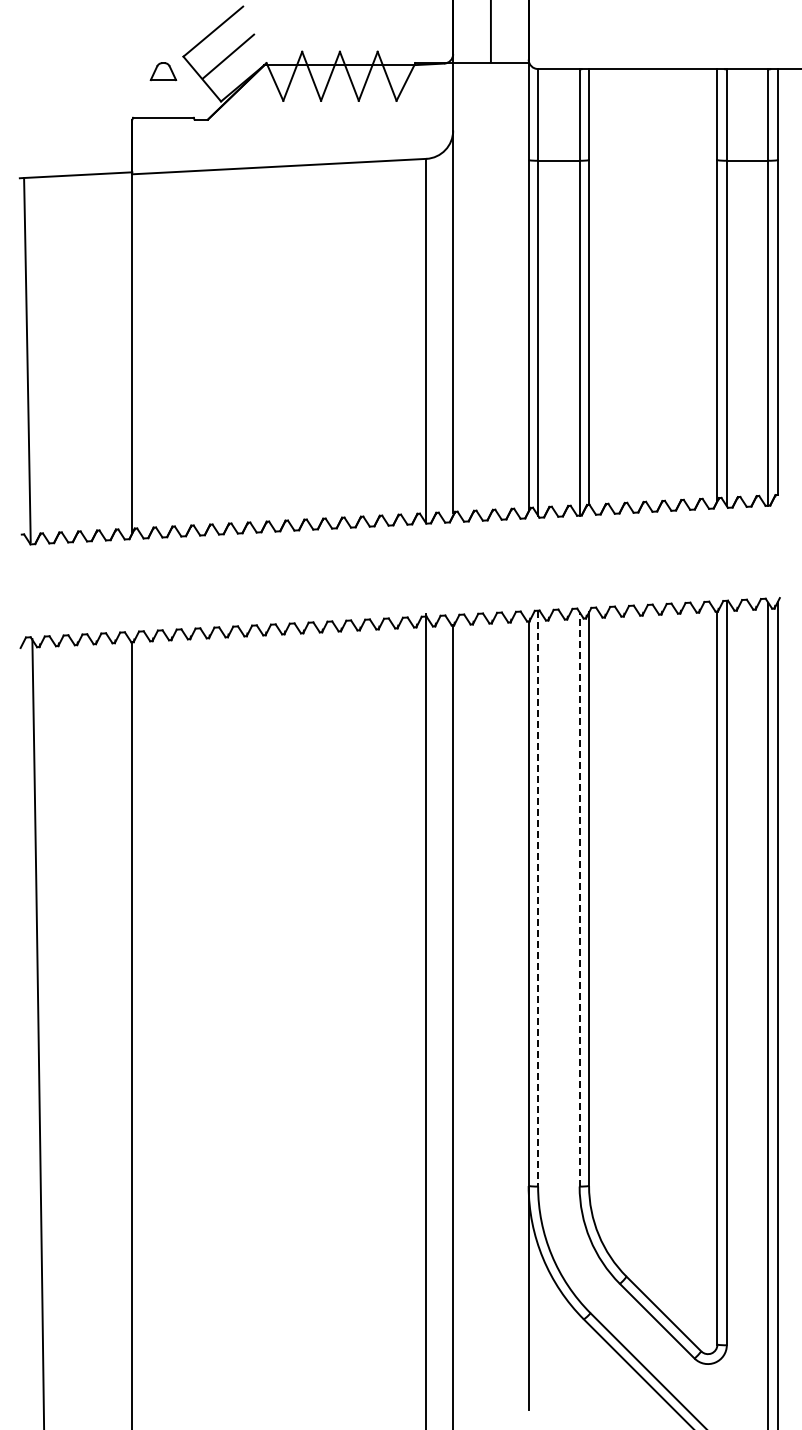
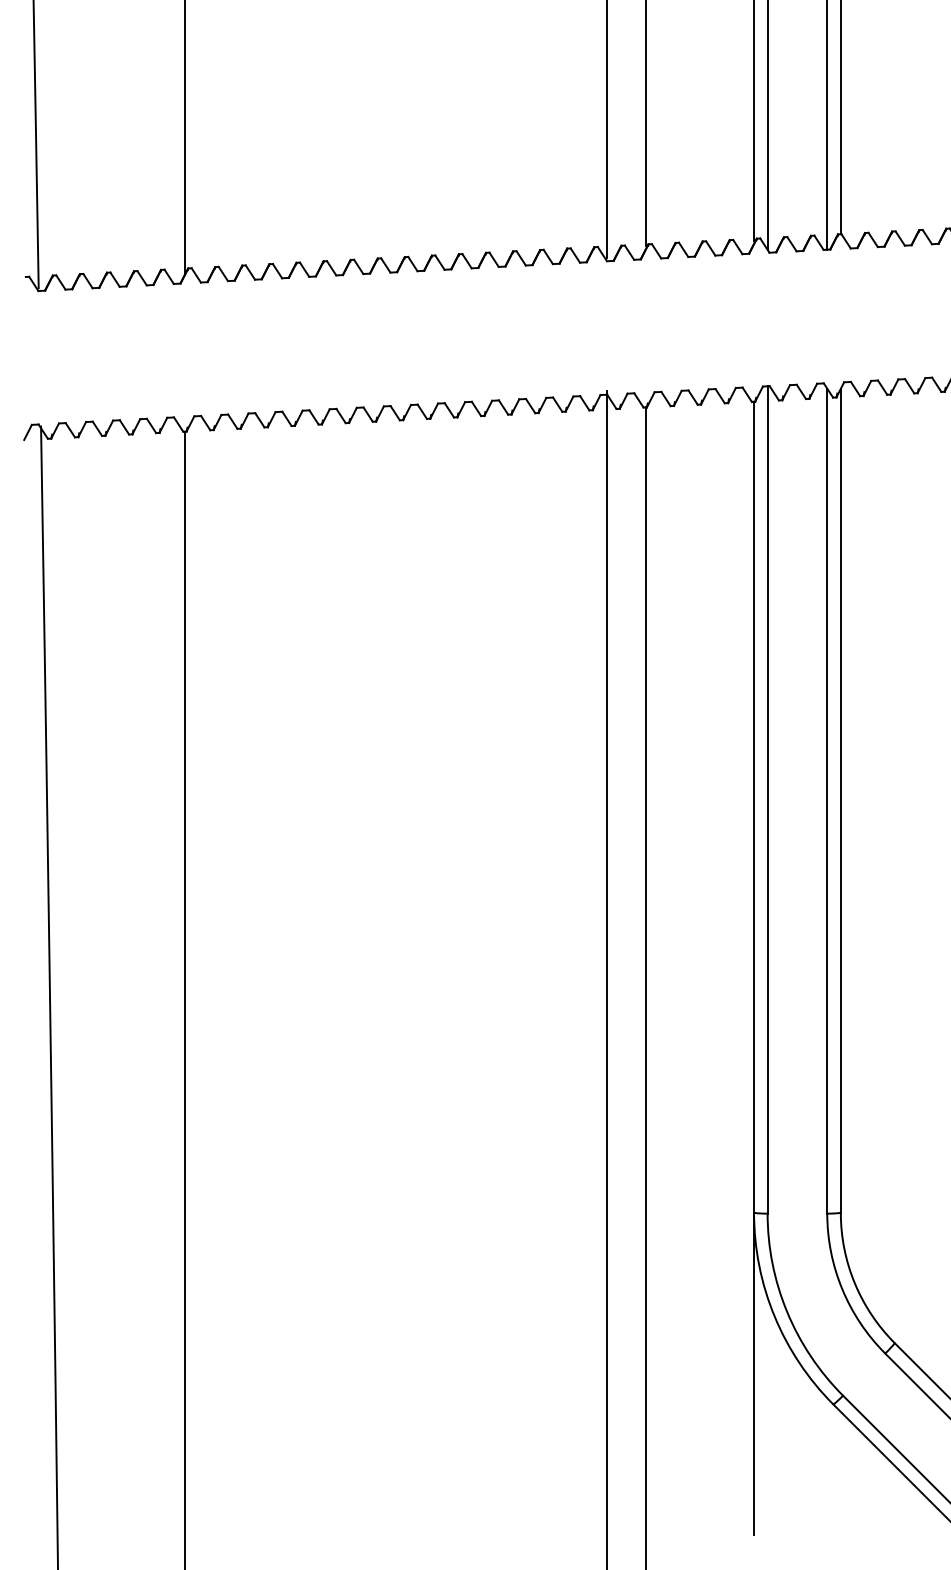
line: (538, 898) -> (768, 799), dashed -> solid
line: (579, 898) -> (827, 799), dashed -> solid

